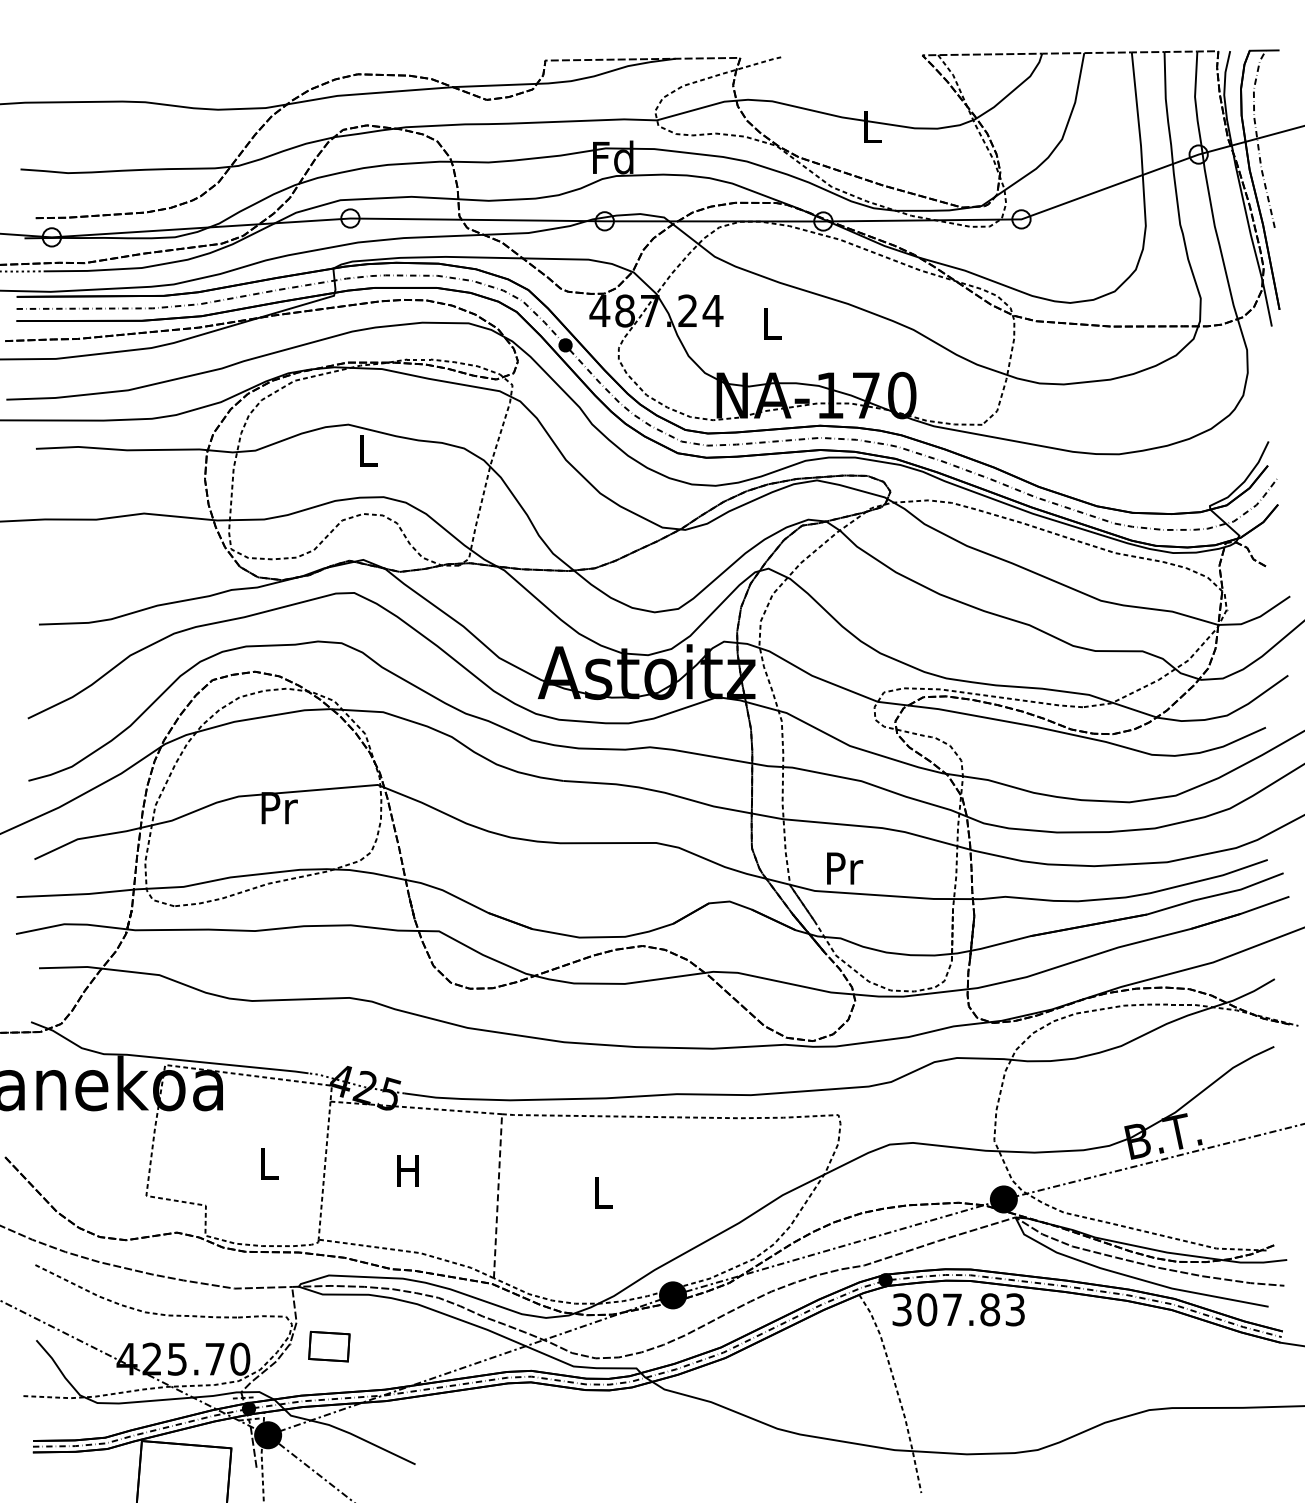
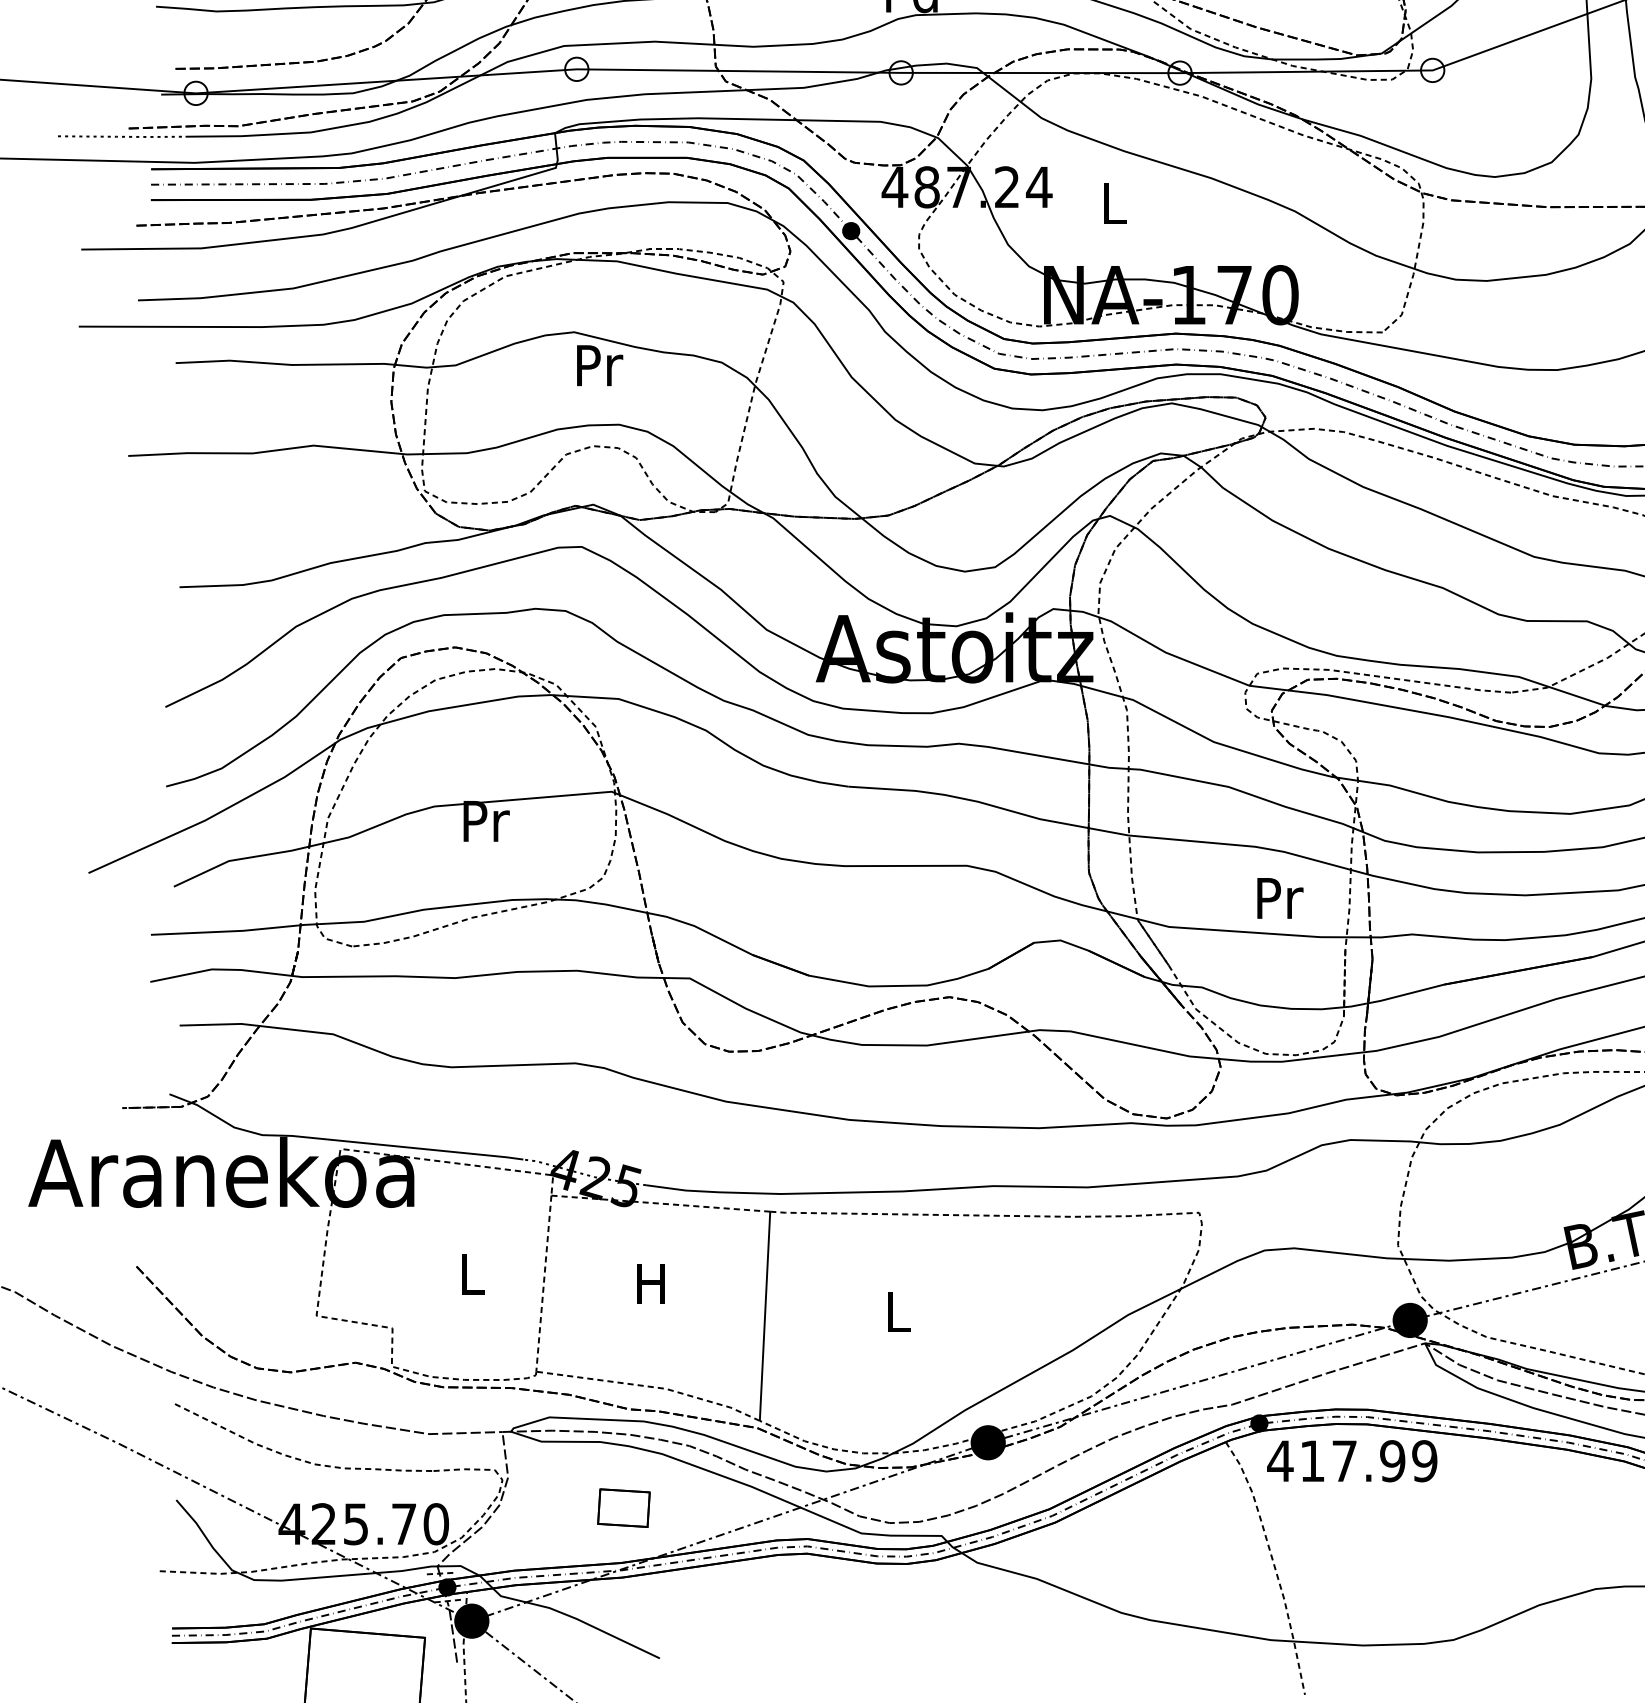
text: (368, 450) -> (599, 365), L -> Pr
text: (845, 868) -> (1280, 898), moved
line: (498, 1195) -> (765, 1315), dashed -> solid
text: (958, 1309) -> (1352, 1460), 307.83 -> 417.99
part: (329, 1346) -> (624, 1507), moved

